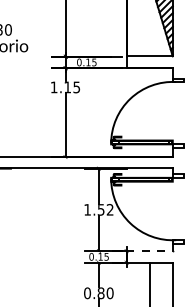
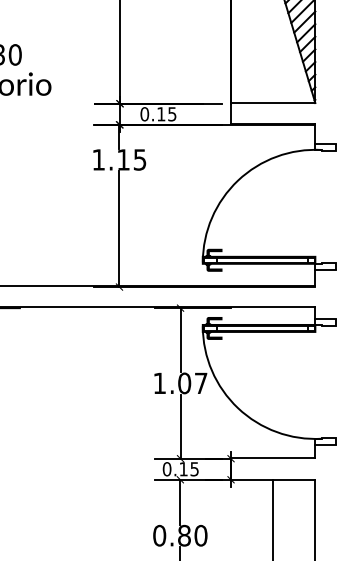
text: (105, 209) -> (192, 382), 1.52 -> 1.07
line: (150, 250) -> (274, 457), dashed -> solid

